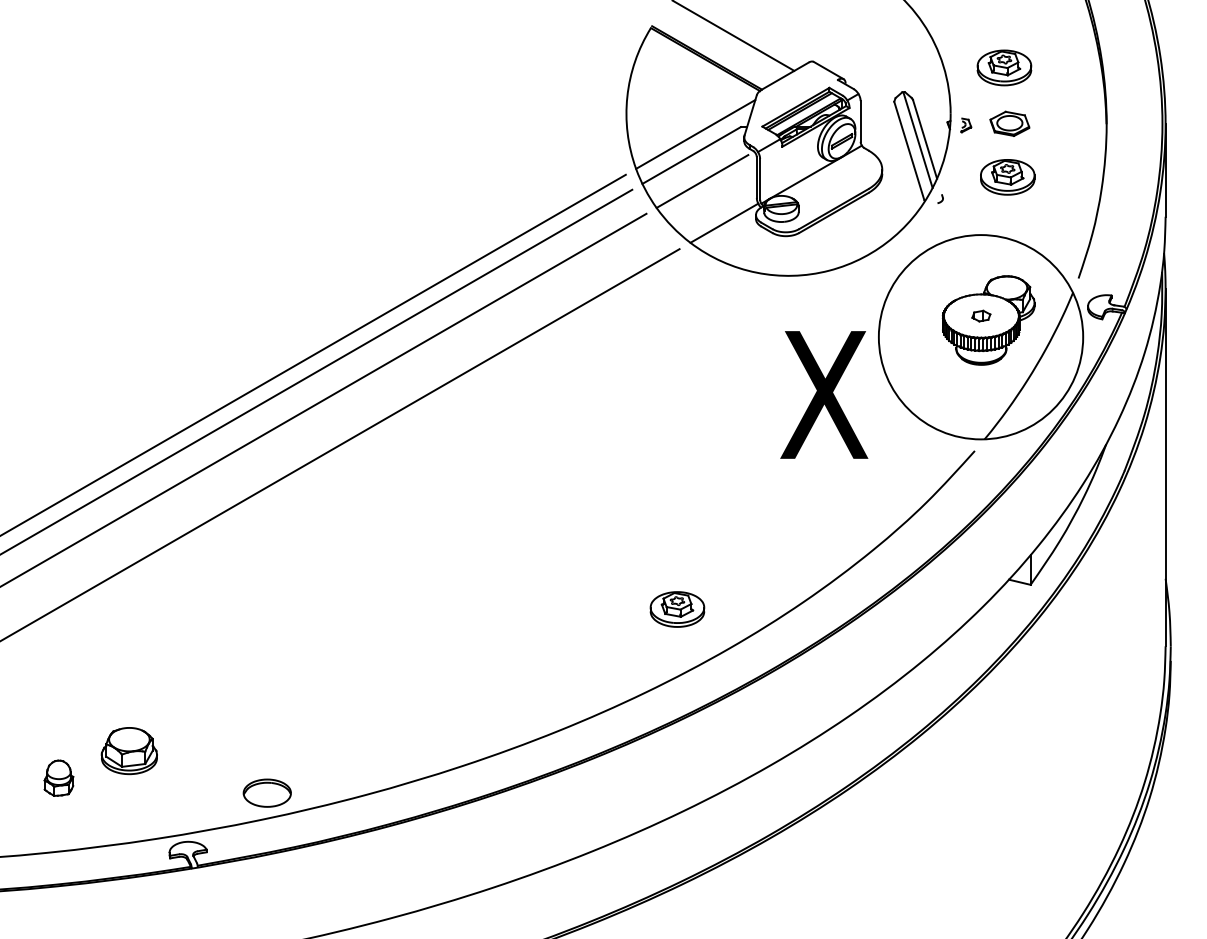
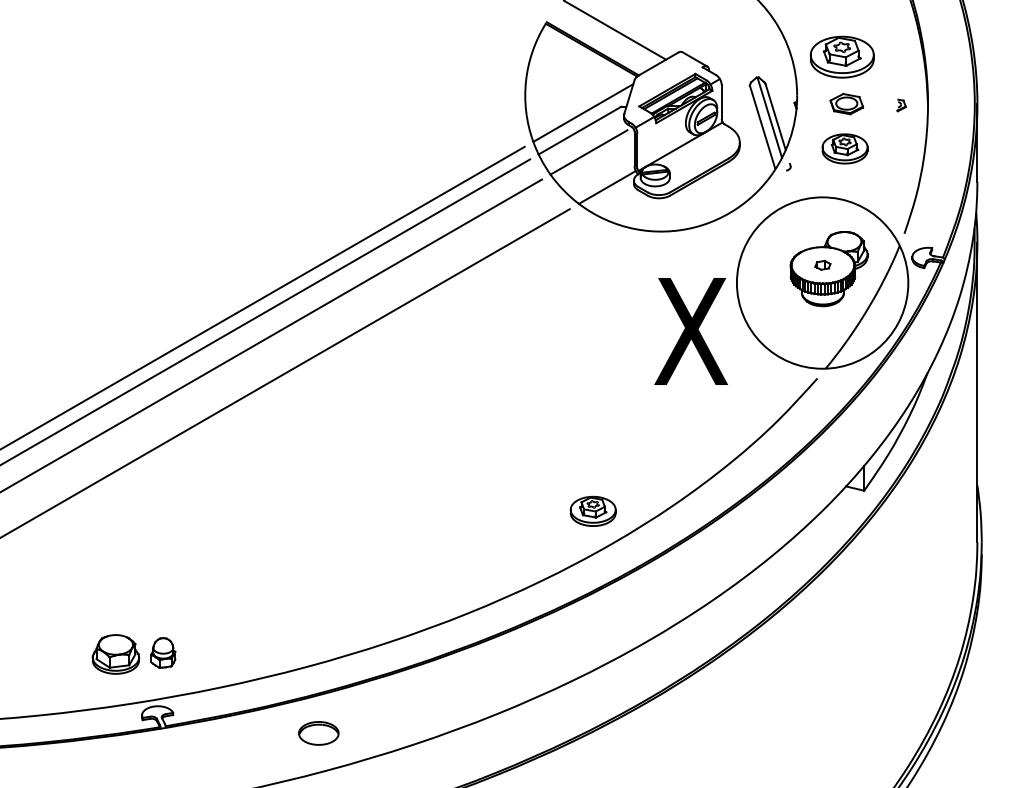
part: (1004, 67) -> (842, 56), size x1.4
part: (966, 125) -> (901, 105), moved
part: (677, 609) -> (593, 511), moved
part: (128, 751) -> (115, 654), moved
part: (58, 777) -> (162, 652), moved
part: (266, 792) -> (318, 732), moved

